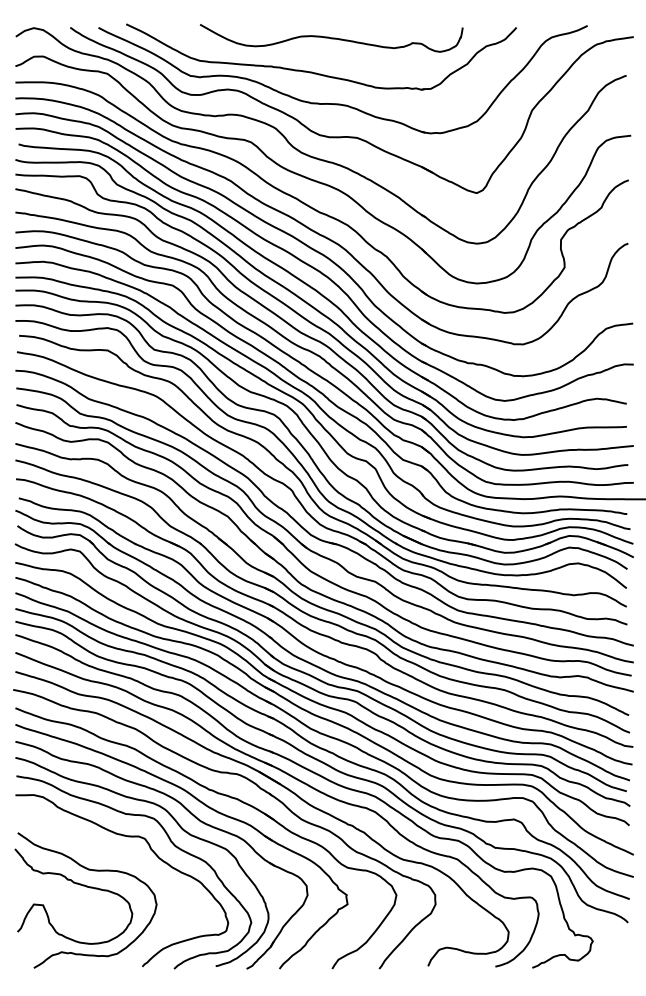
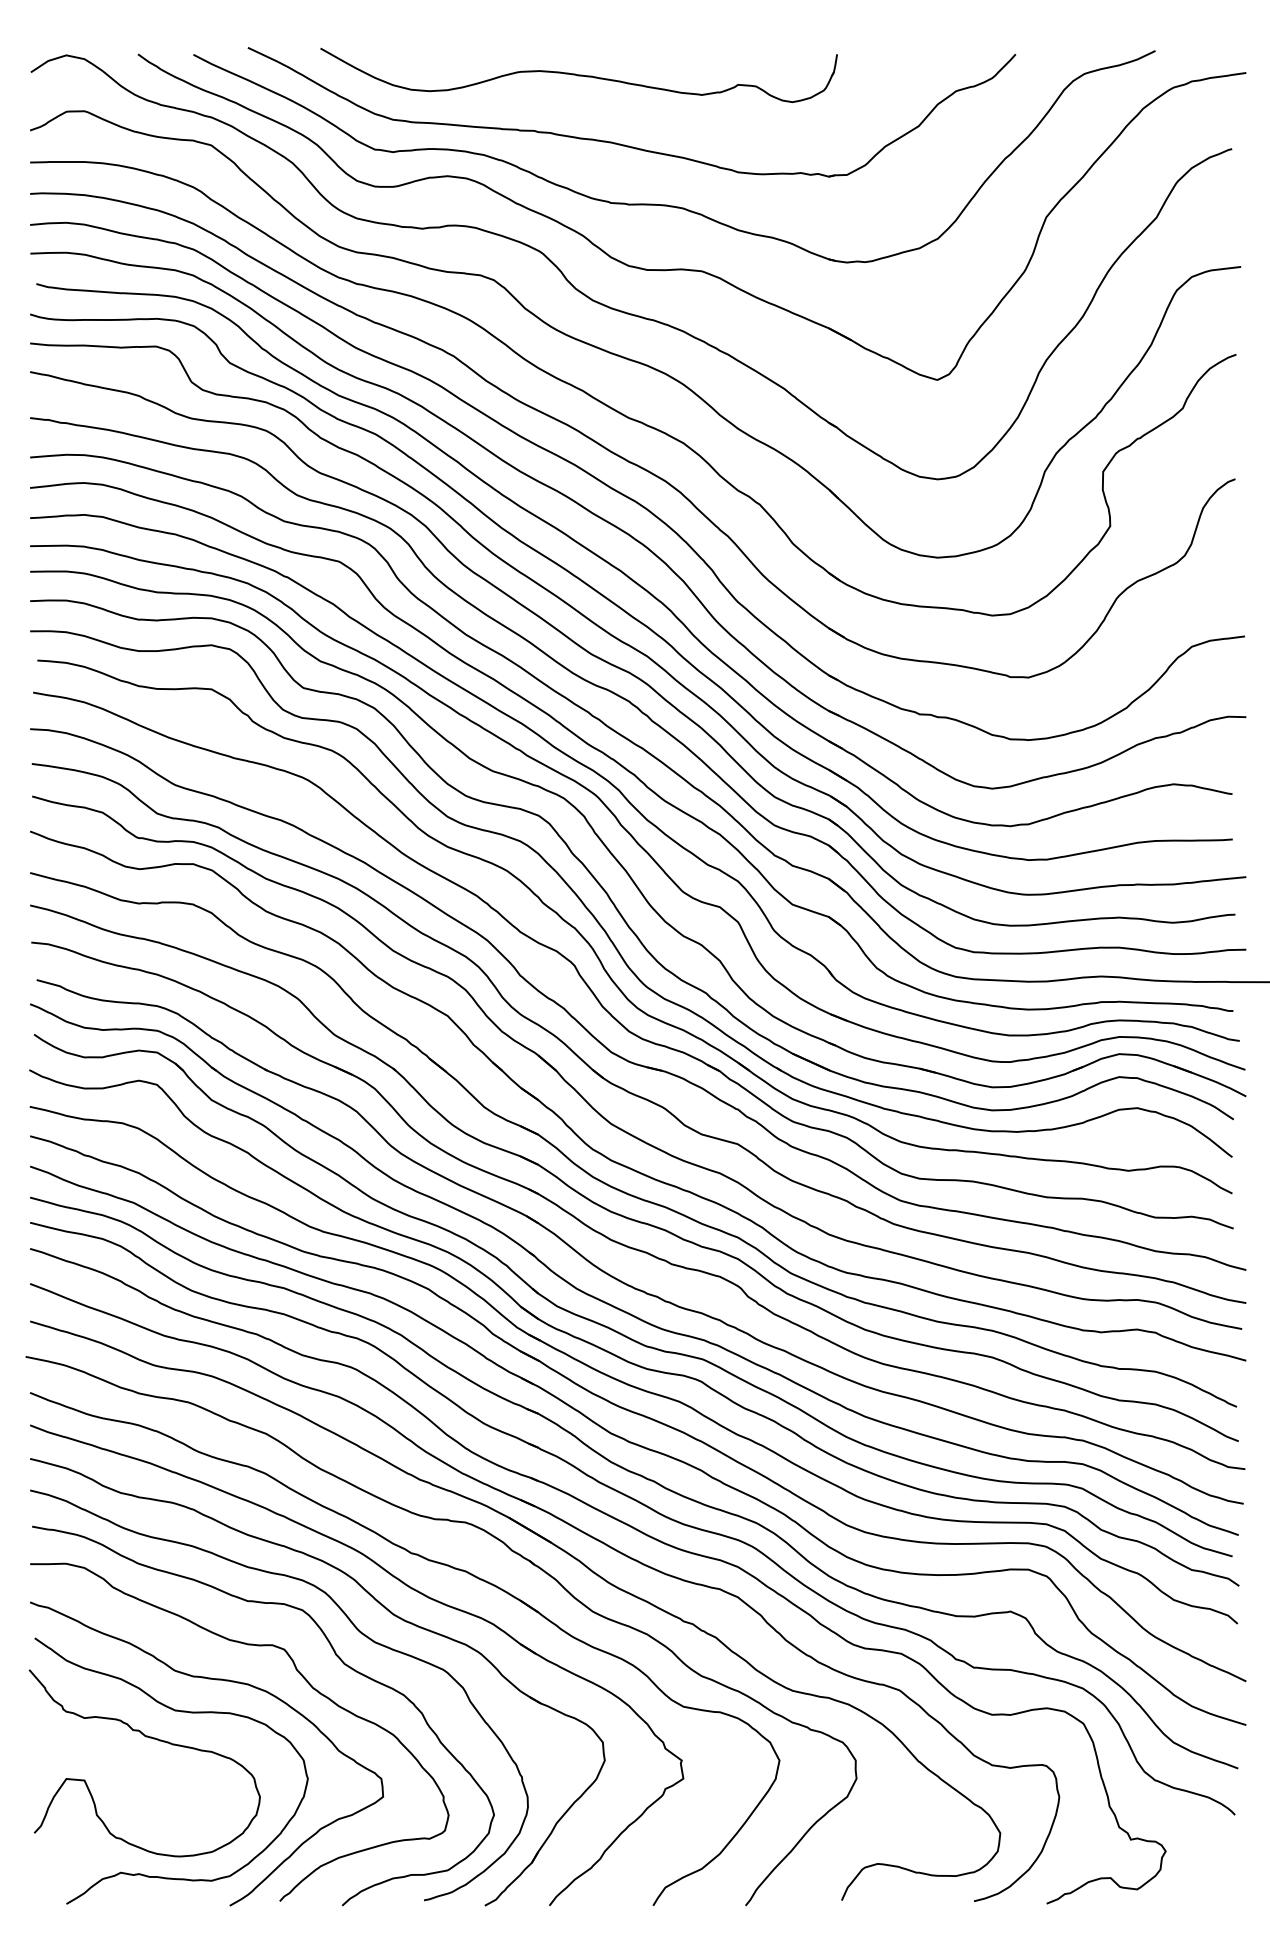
part: (331, 38) -> (578, 75), moved
curve: (105, 854) -> (207, 1680), added

